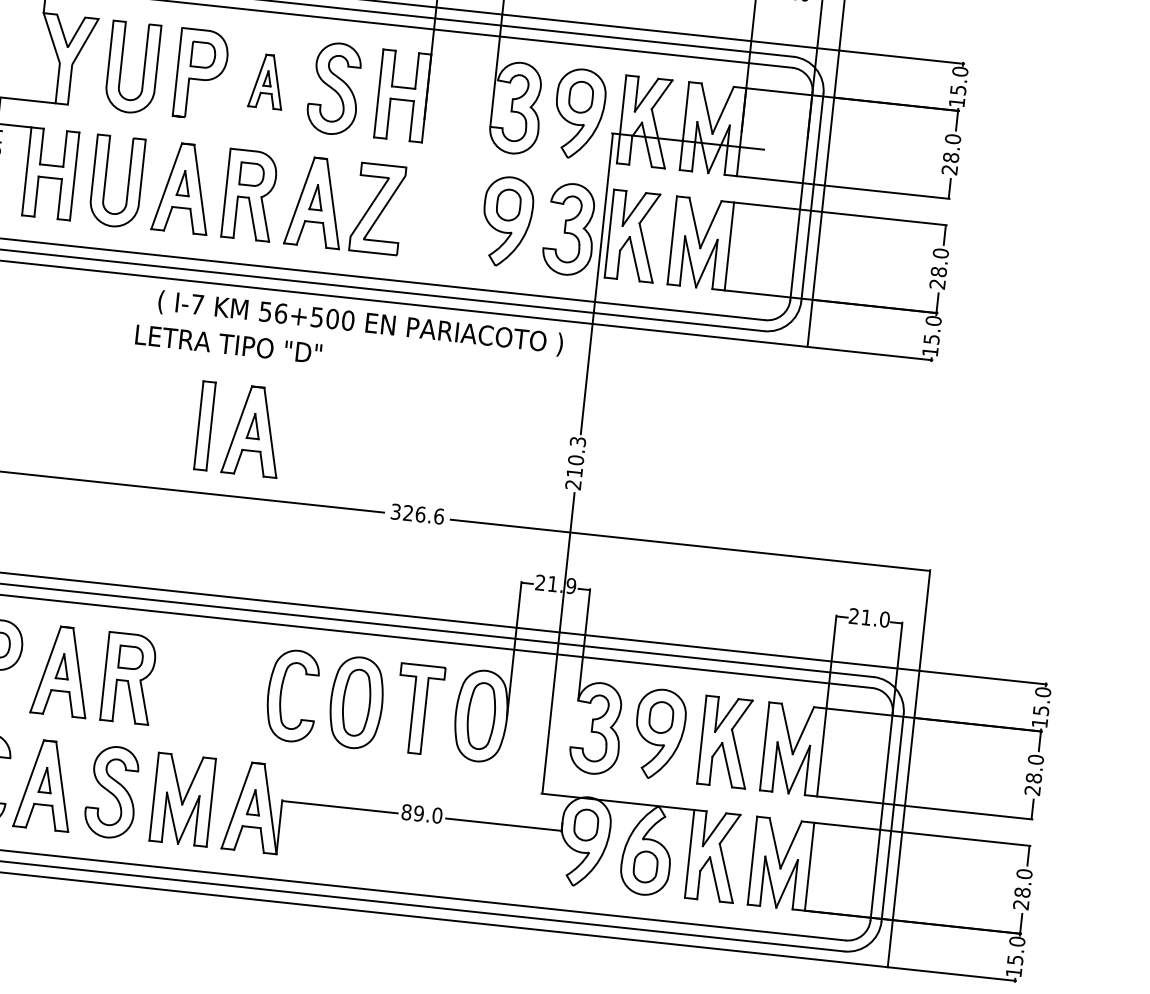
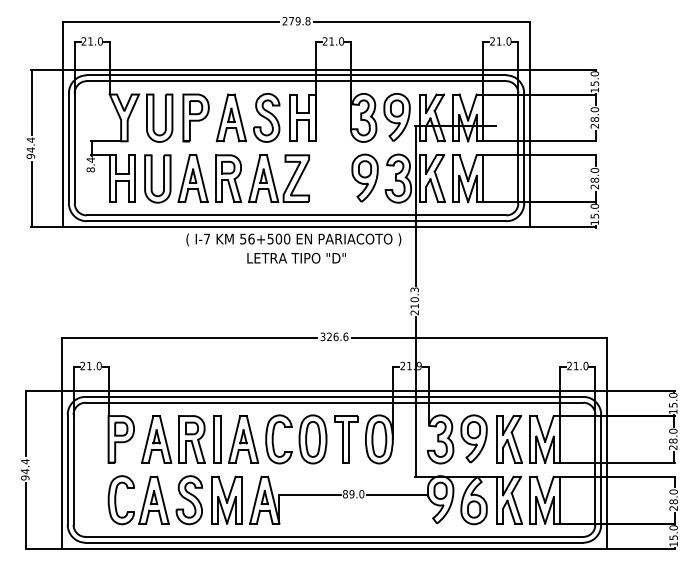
part: (266, 80) -> (230, 117), size x1.67
text: (228, 342) -> (296, 257), moved
part: (240, 429) -> (236, 439), moved

